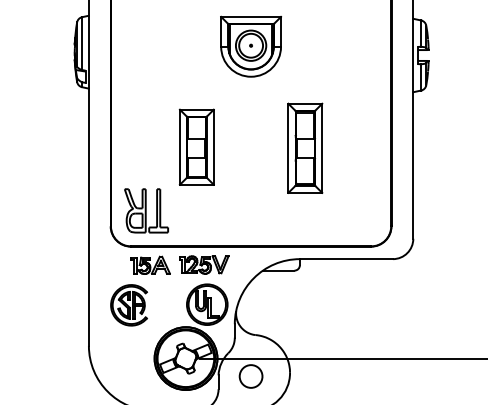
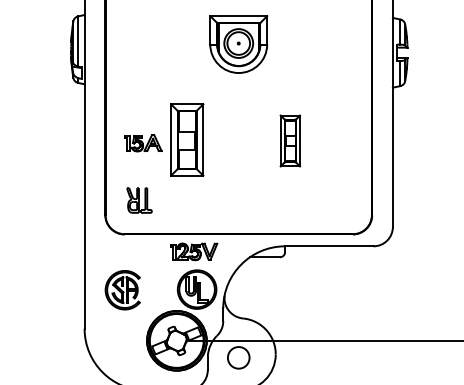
part: (305, 147) -> (290, 140), size x0.6
part: (146, 210) -> (139, 200), size x0.6
part: (150, 265) -> (143, 143), moved

